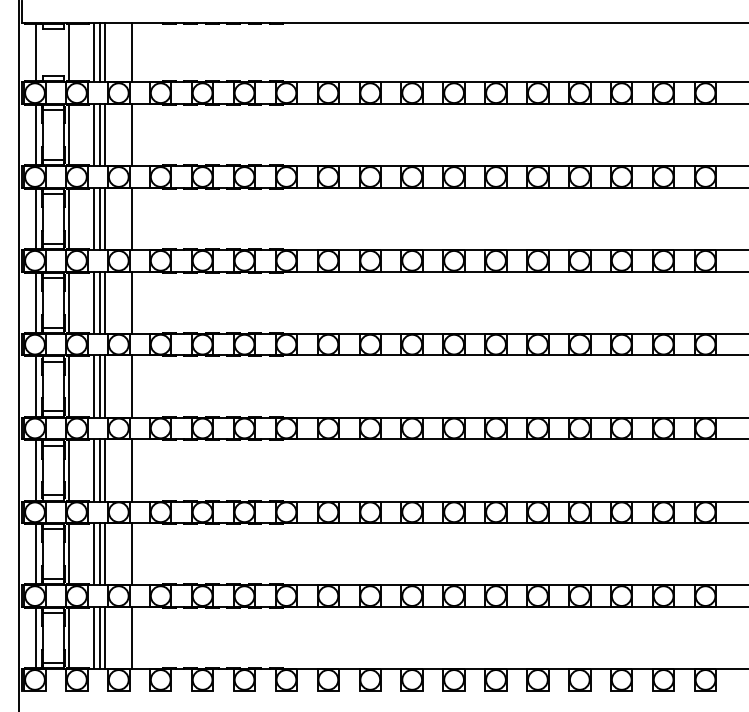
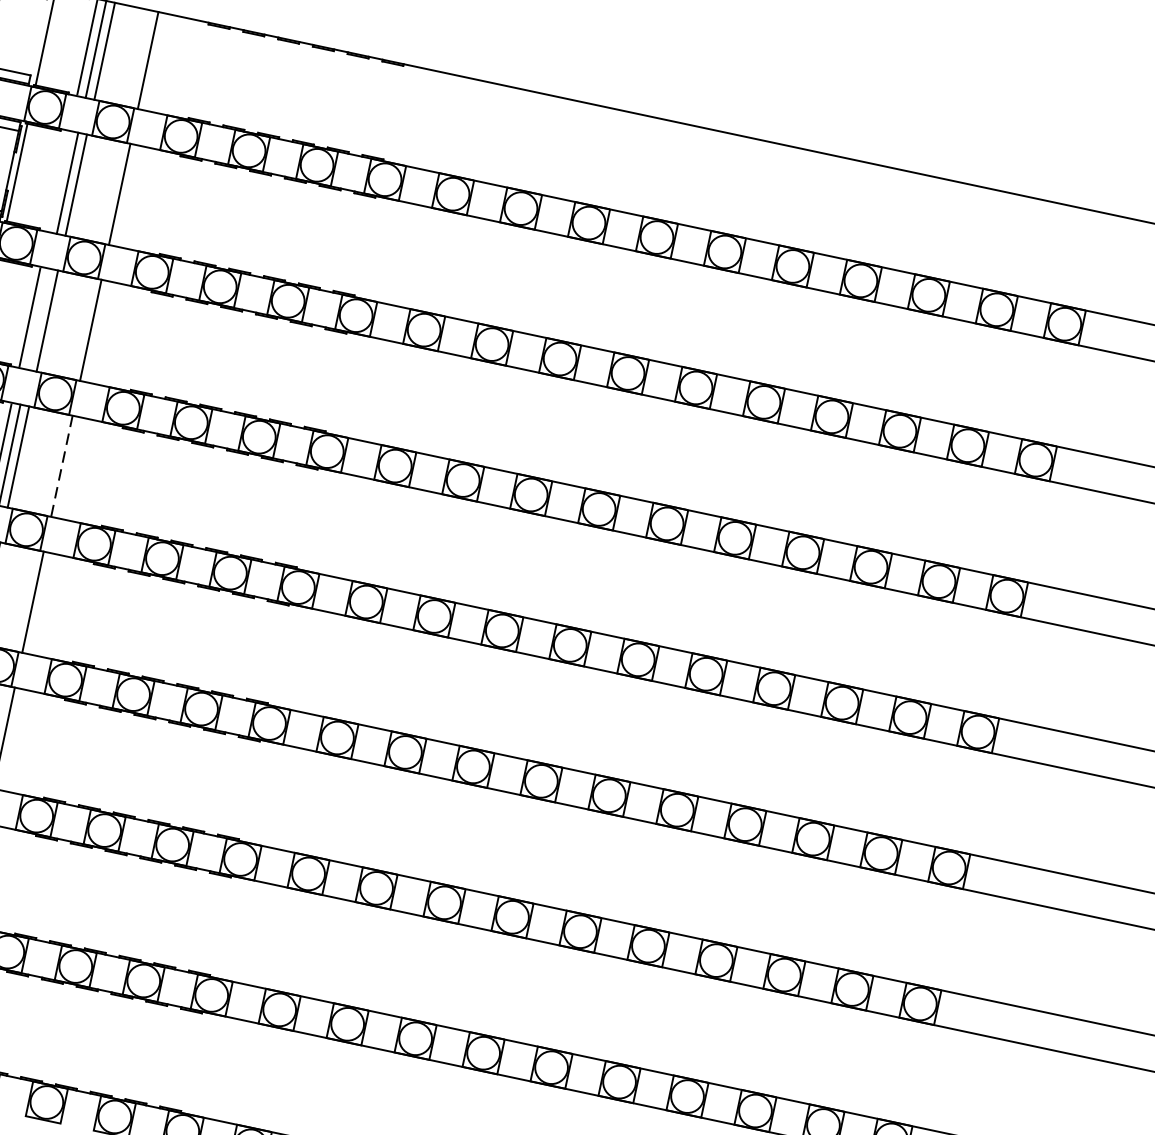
line: (94, 134) -> (59, 180), removed
line: (99, 218) -> (38, 318), removed
line: (131, 303) -> (61, 467), solid -> dashed

